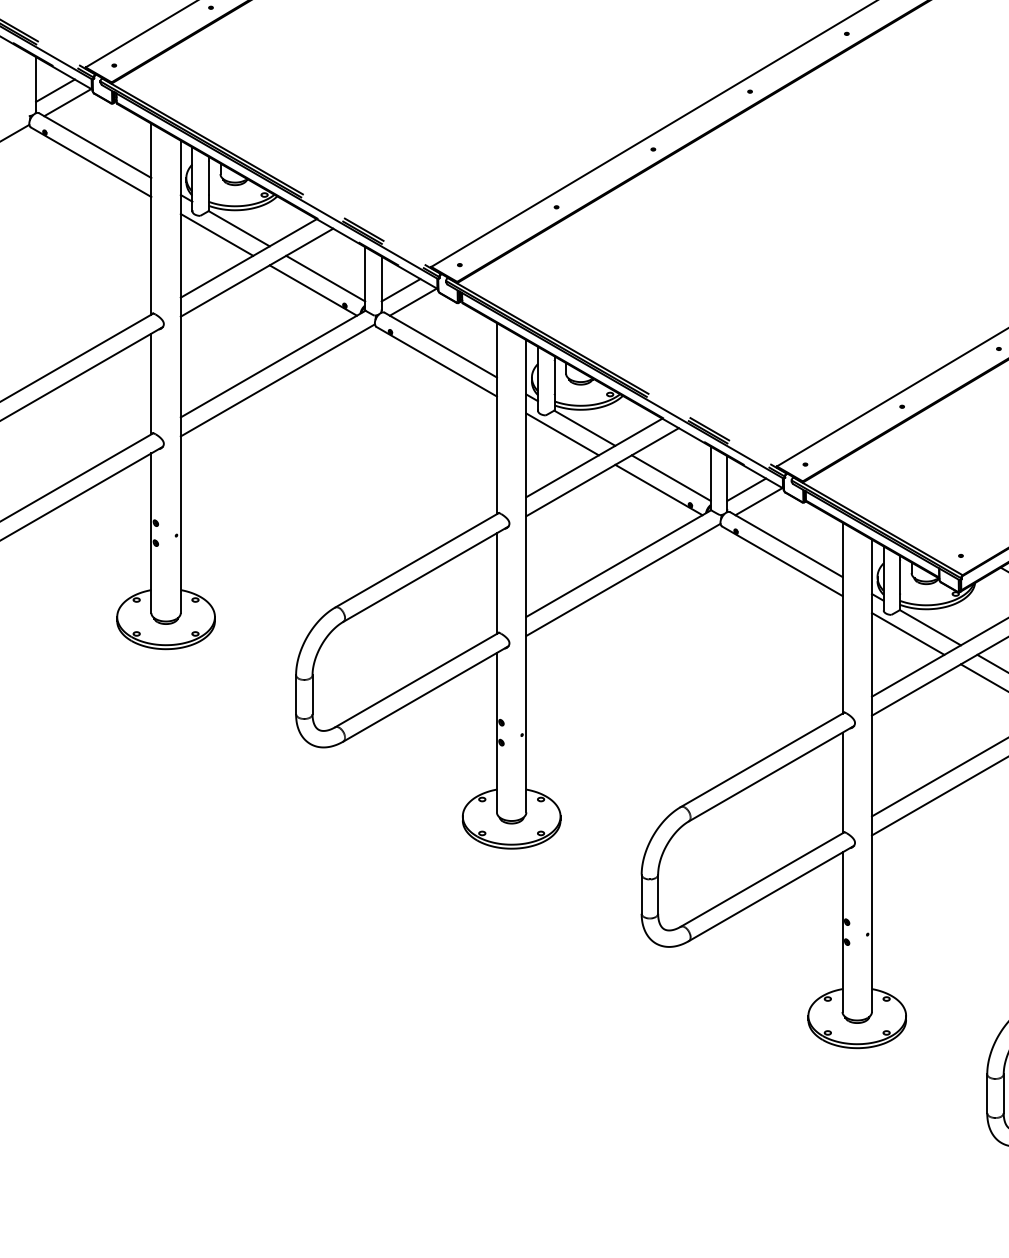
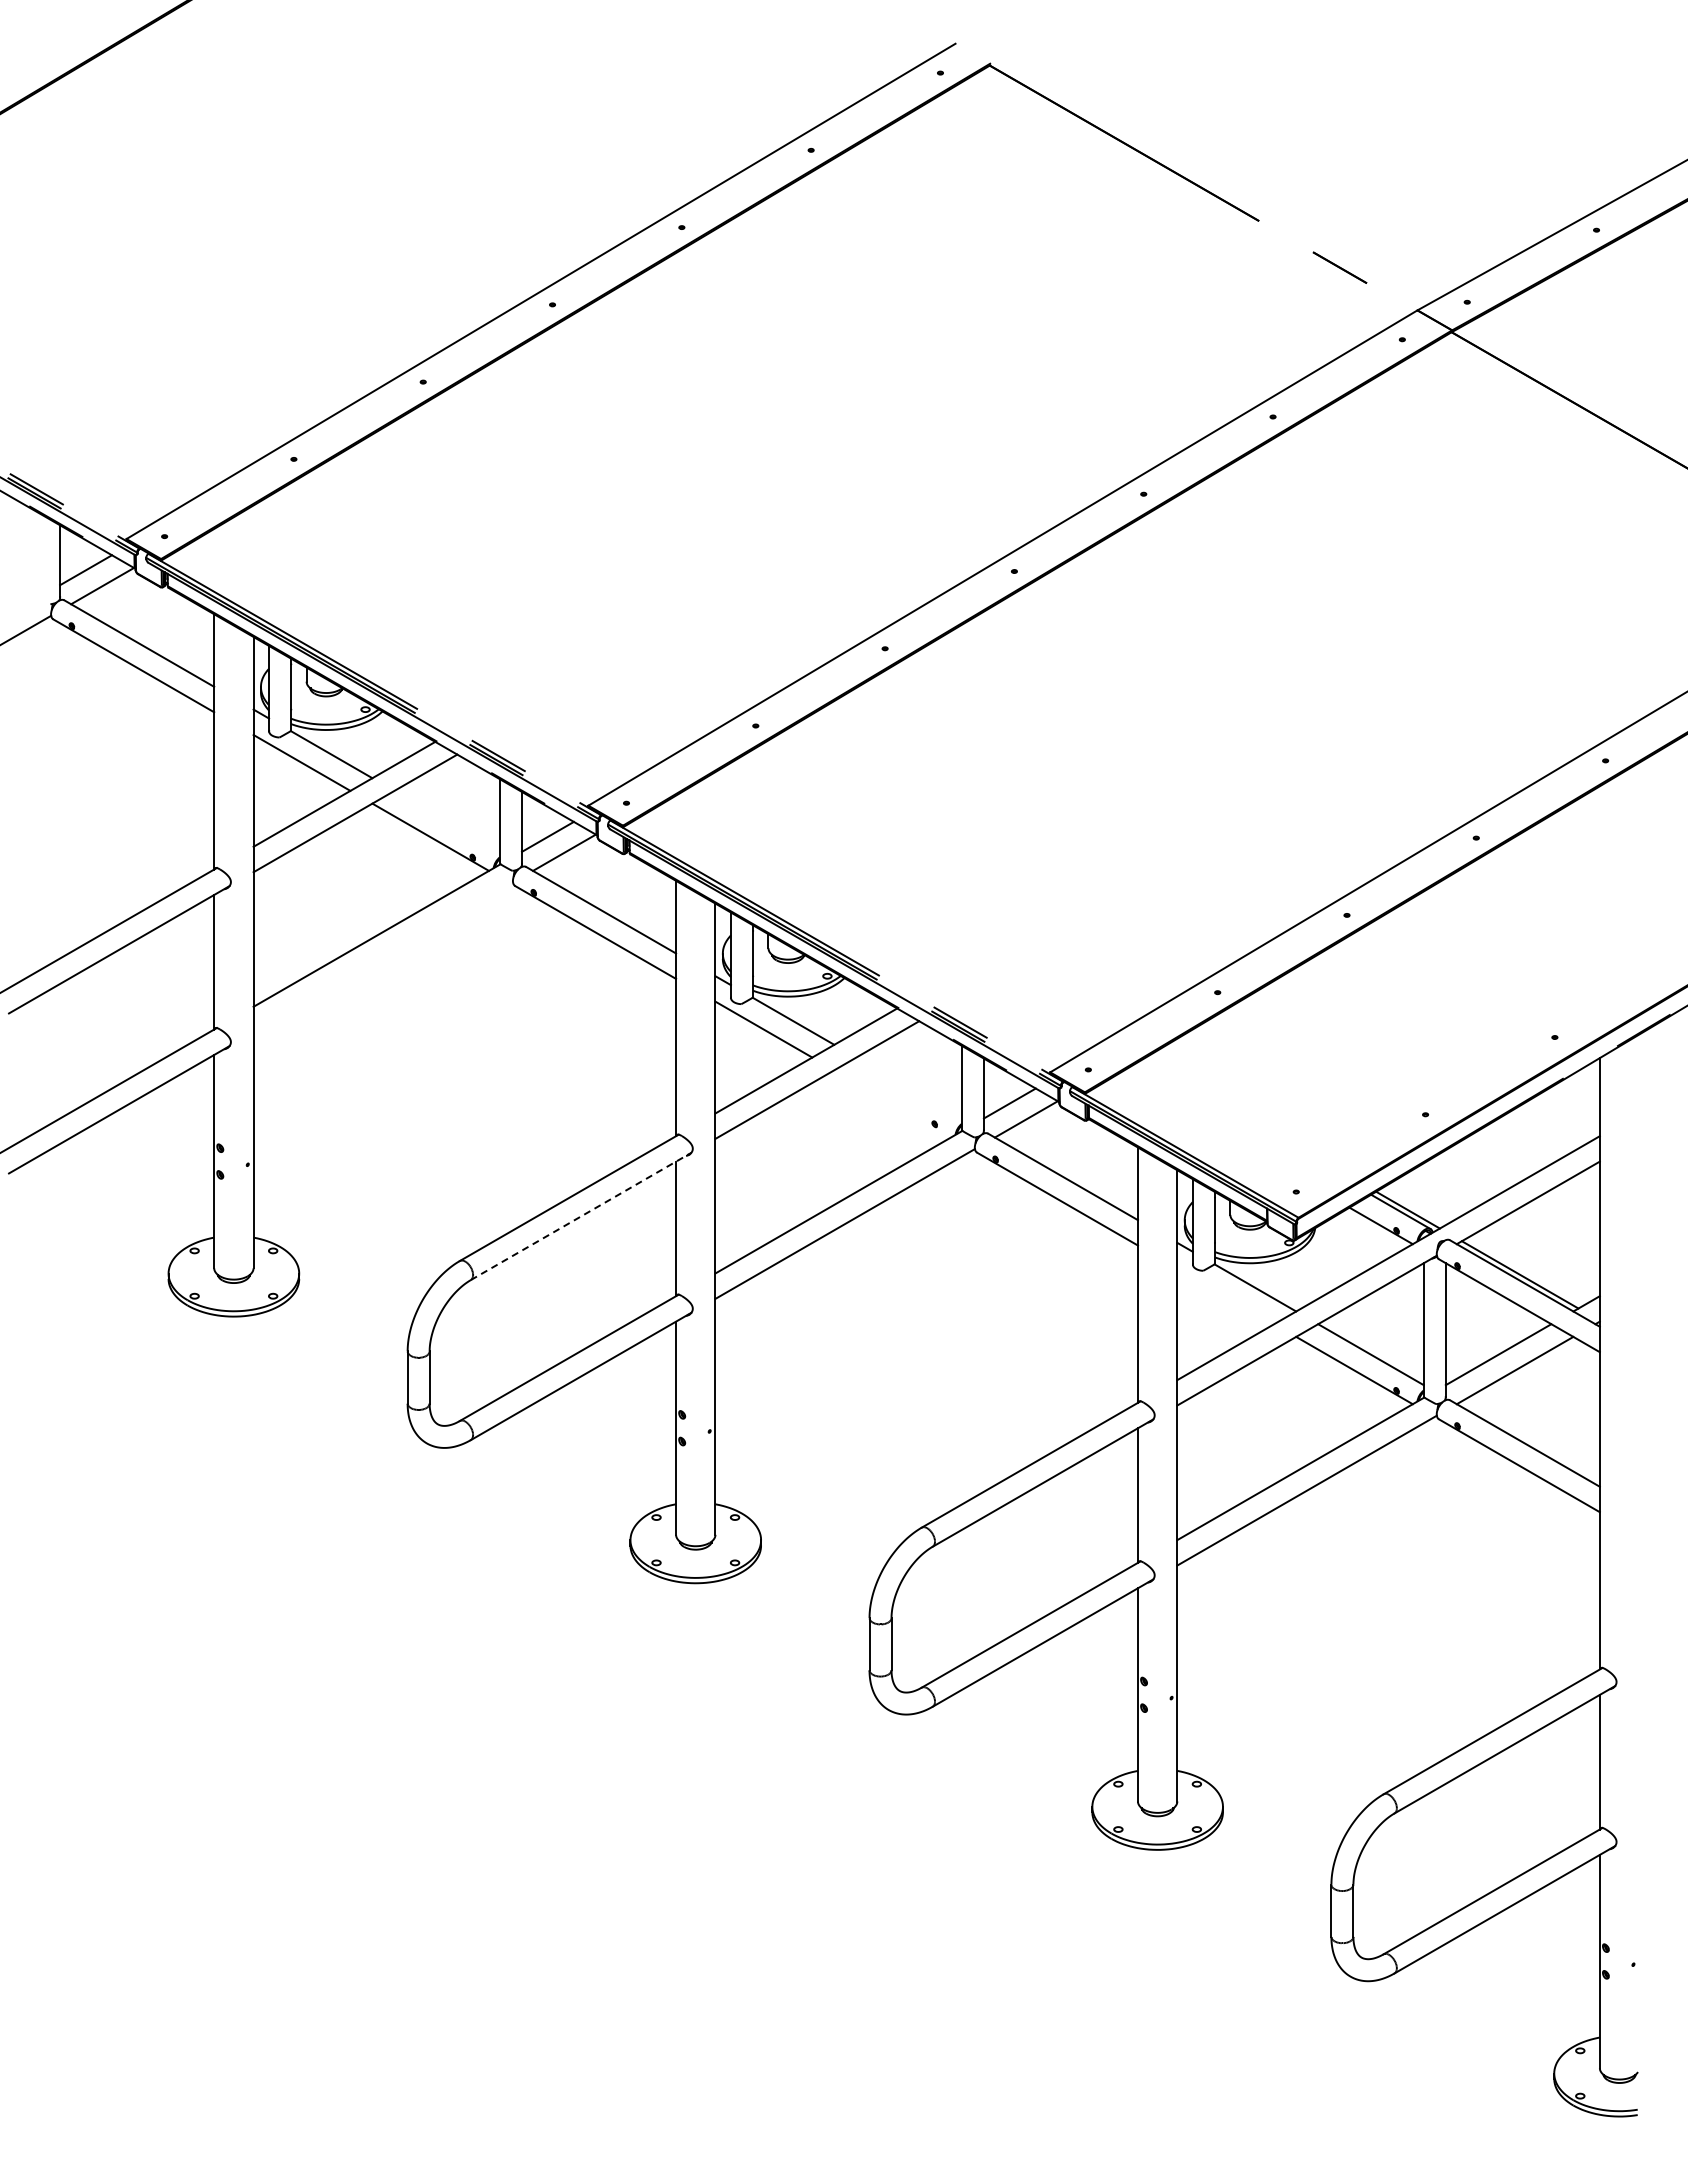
line: (325, 277) -> (447, 820), removed
line: (278, 380) -> (383, 957), removed
line: (670, 477) -> (908, 1087), removed
line: (658, 489) -> (892, 1103), removed
line: (426, 574) -> (581, 1216), solid -> dashed
line: (908, 634) -> (1225, 1296), removed

